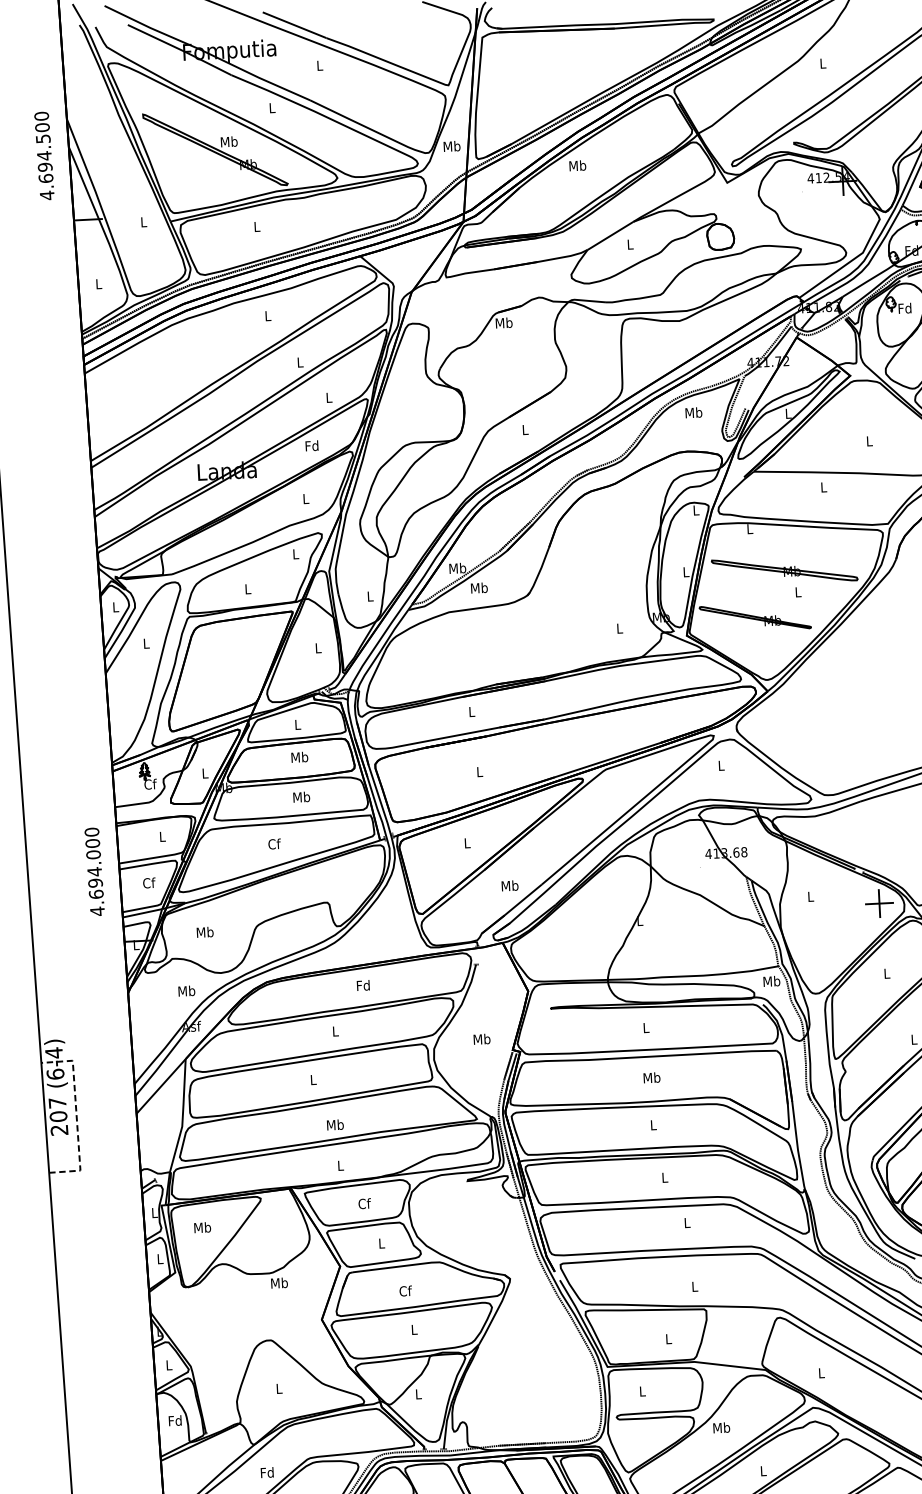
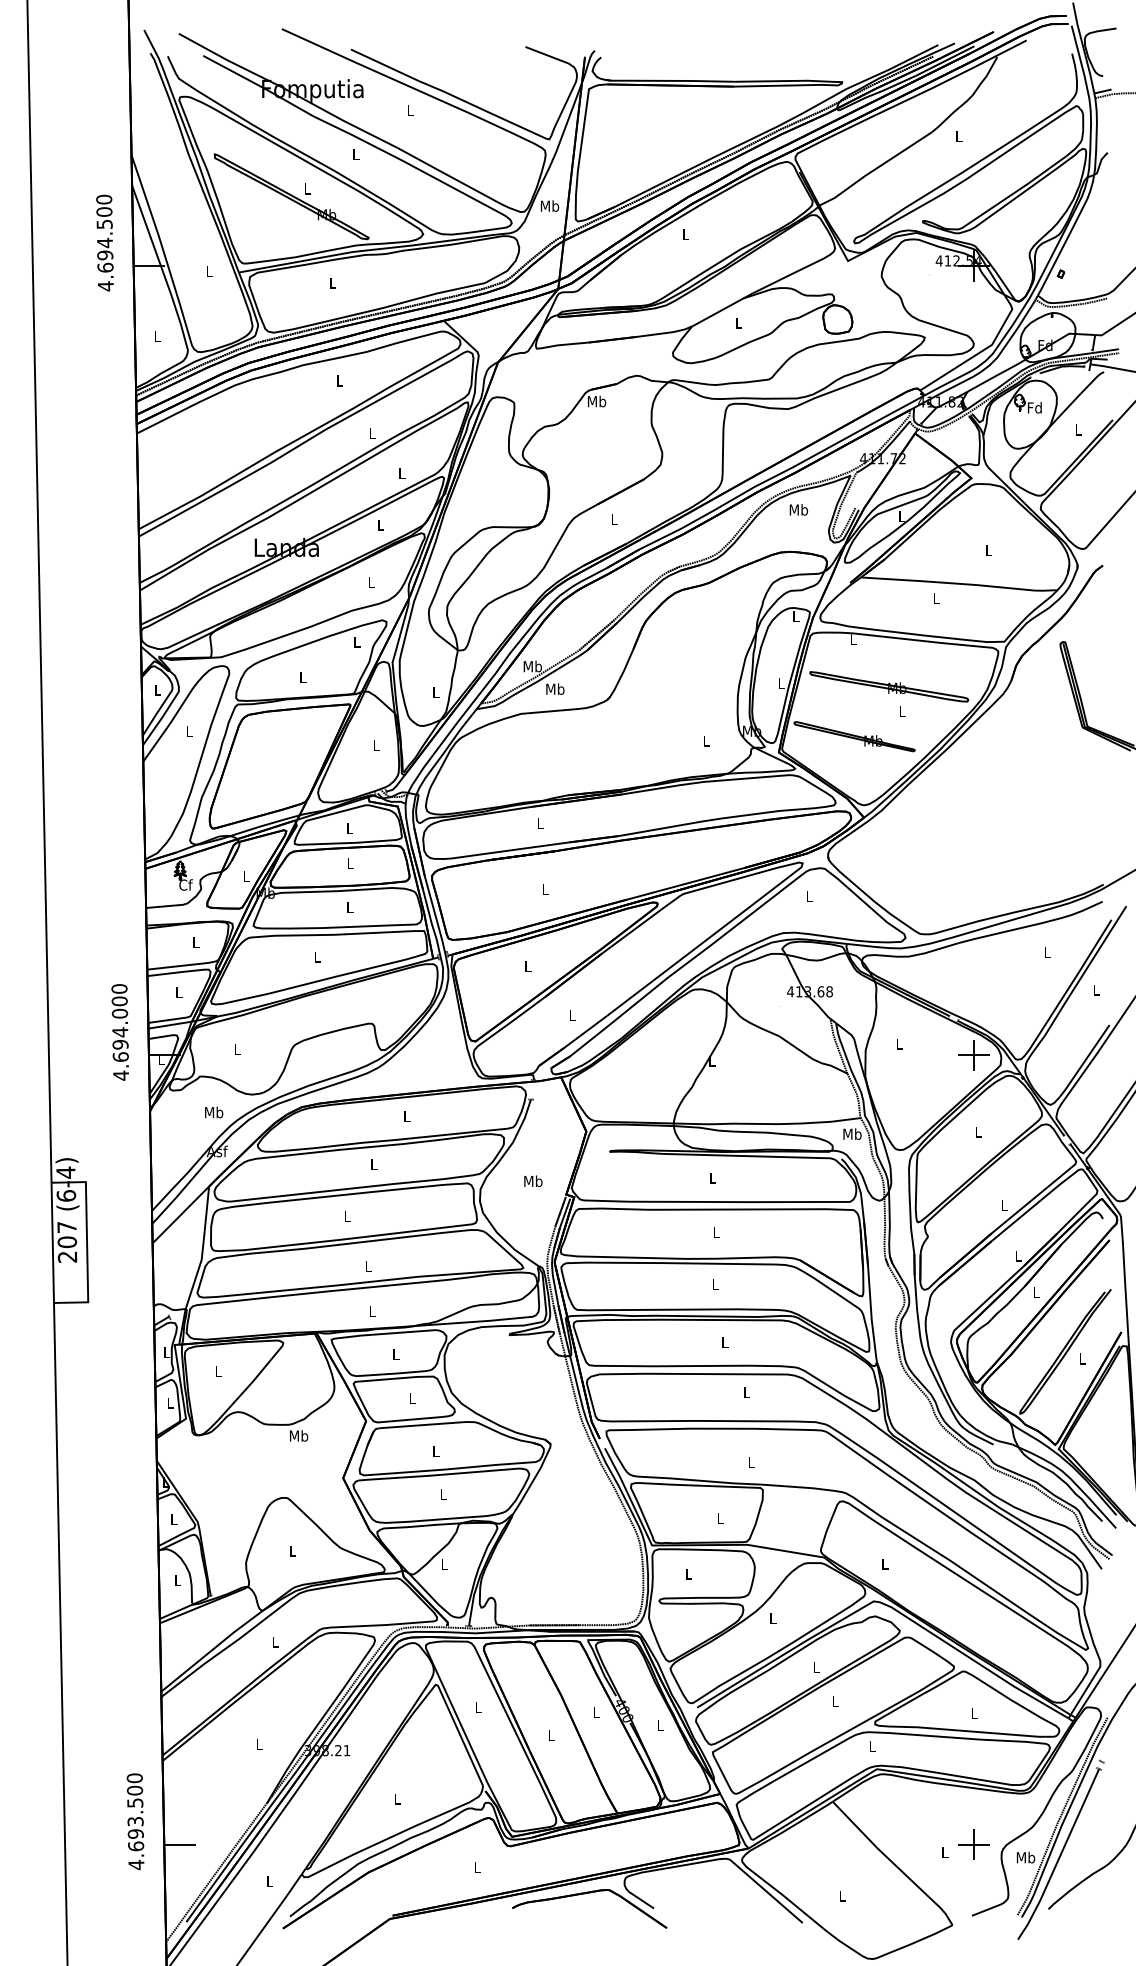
text: (229, 141) -> (307, 188), Mb -> L
text: (43, 155) -> (104, 242), moved
text: (577, 165) -> (685, 233), Mb -> L
text: (311, 445) -> (380, 524), Fd -> L
text: (300, 757) -> (350, 863), Mb -> L
text: (302, 797) -> (350, 907), Mb -> L
text: (274, 843) -> (317, 956), Cf -> L
text: (94, 872) -> (119, 1032), moved
text: (149, 882) -> (179, 992), Cf -> L
text: (510, 885) -> (572, 1015), Mb -> L
text: (205, 932) -> (237, 1049), Mb -> L
text: (362, 984) -> (406, 1115), Fd -> L
text: (651, 1077) -> (716, 1232), Mb -> L
line: (76, 1115) -> (87, 1241), dashed -> solid
text: (335, 1124) -> (368, 1266), Mb -> L
text: (364, 1203) -> (396, 1353), Cf -> L
text: (202, 1226) -> (218, 1370), Mb -> L
text: (405, 1290) -> (436, 1451), Cf -> L
text: (175, 1420) -> (177, 1580), Fd -> L
text: (721, 1427) -> (773, 1617), Mb -> L
text: (267, 1472) -> (275, 1641), Fd -> L

